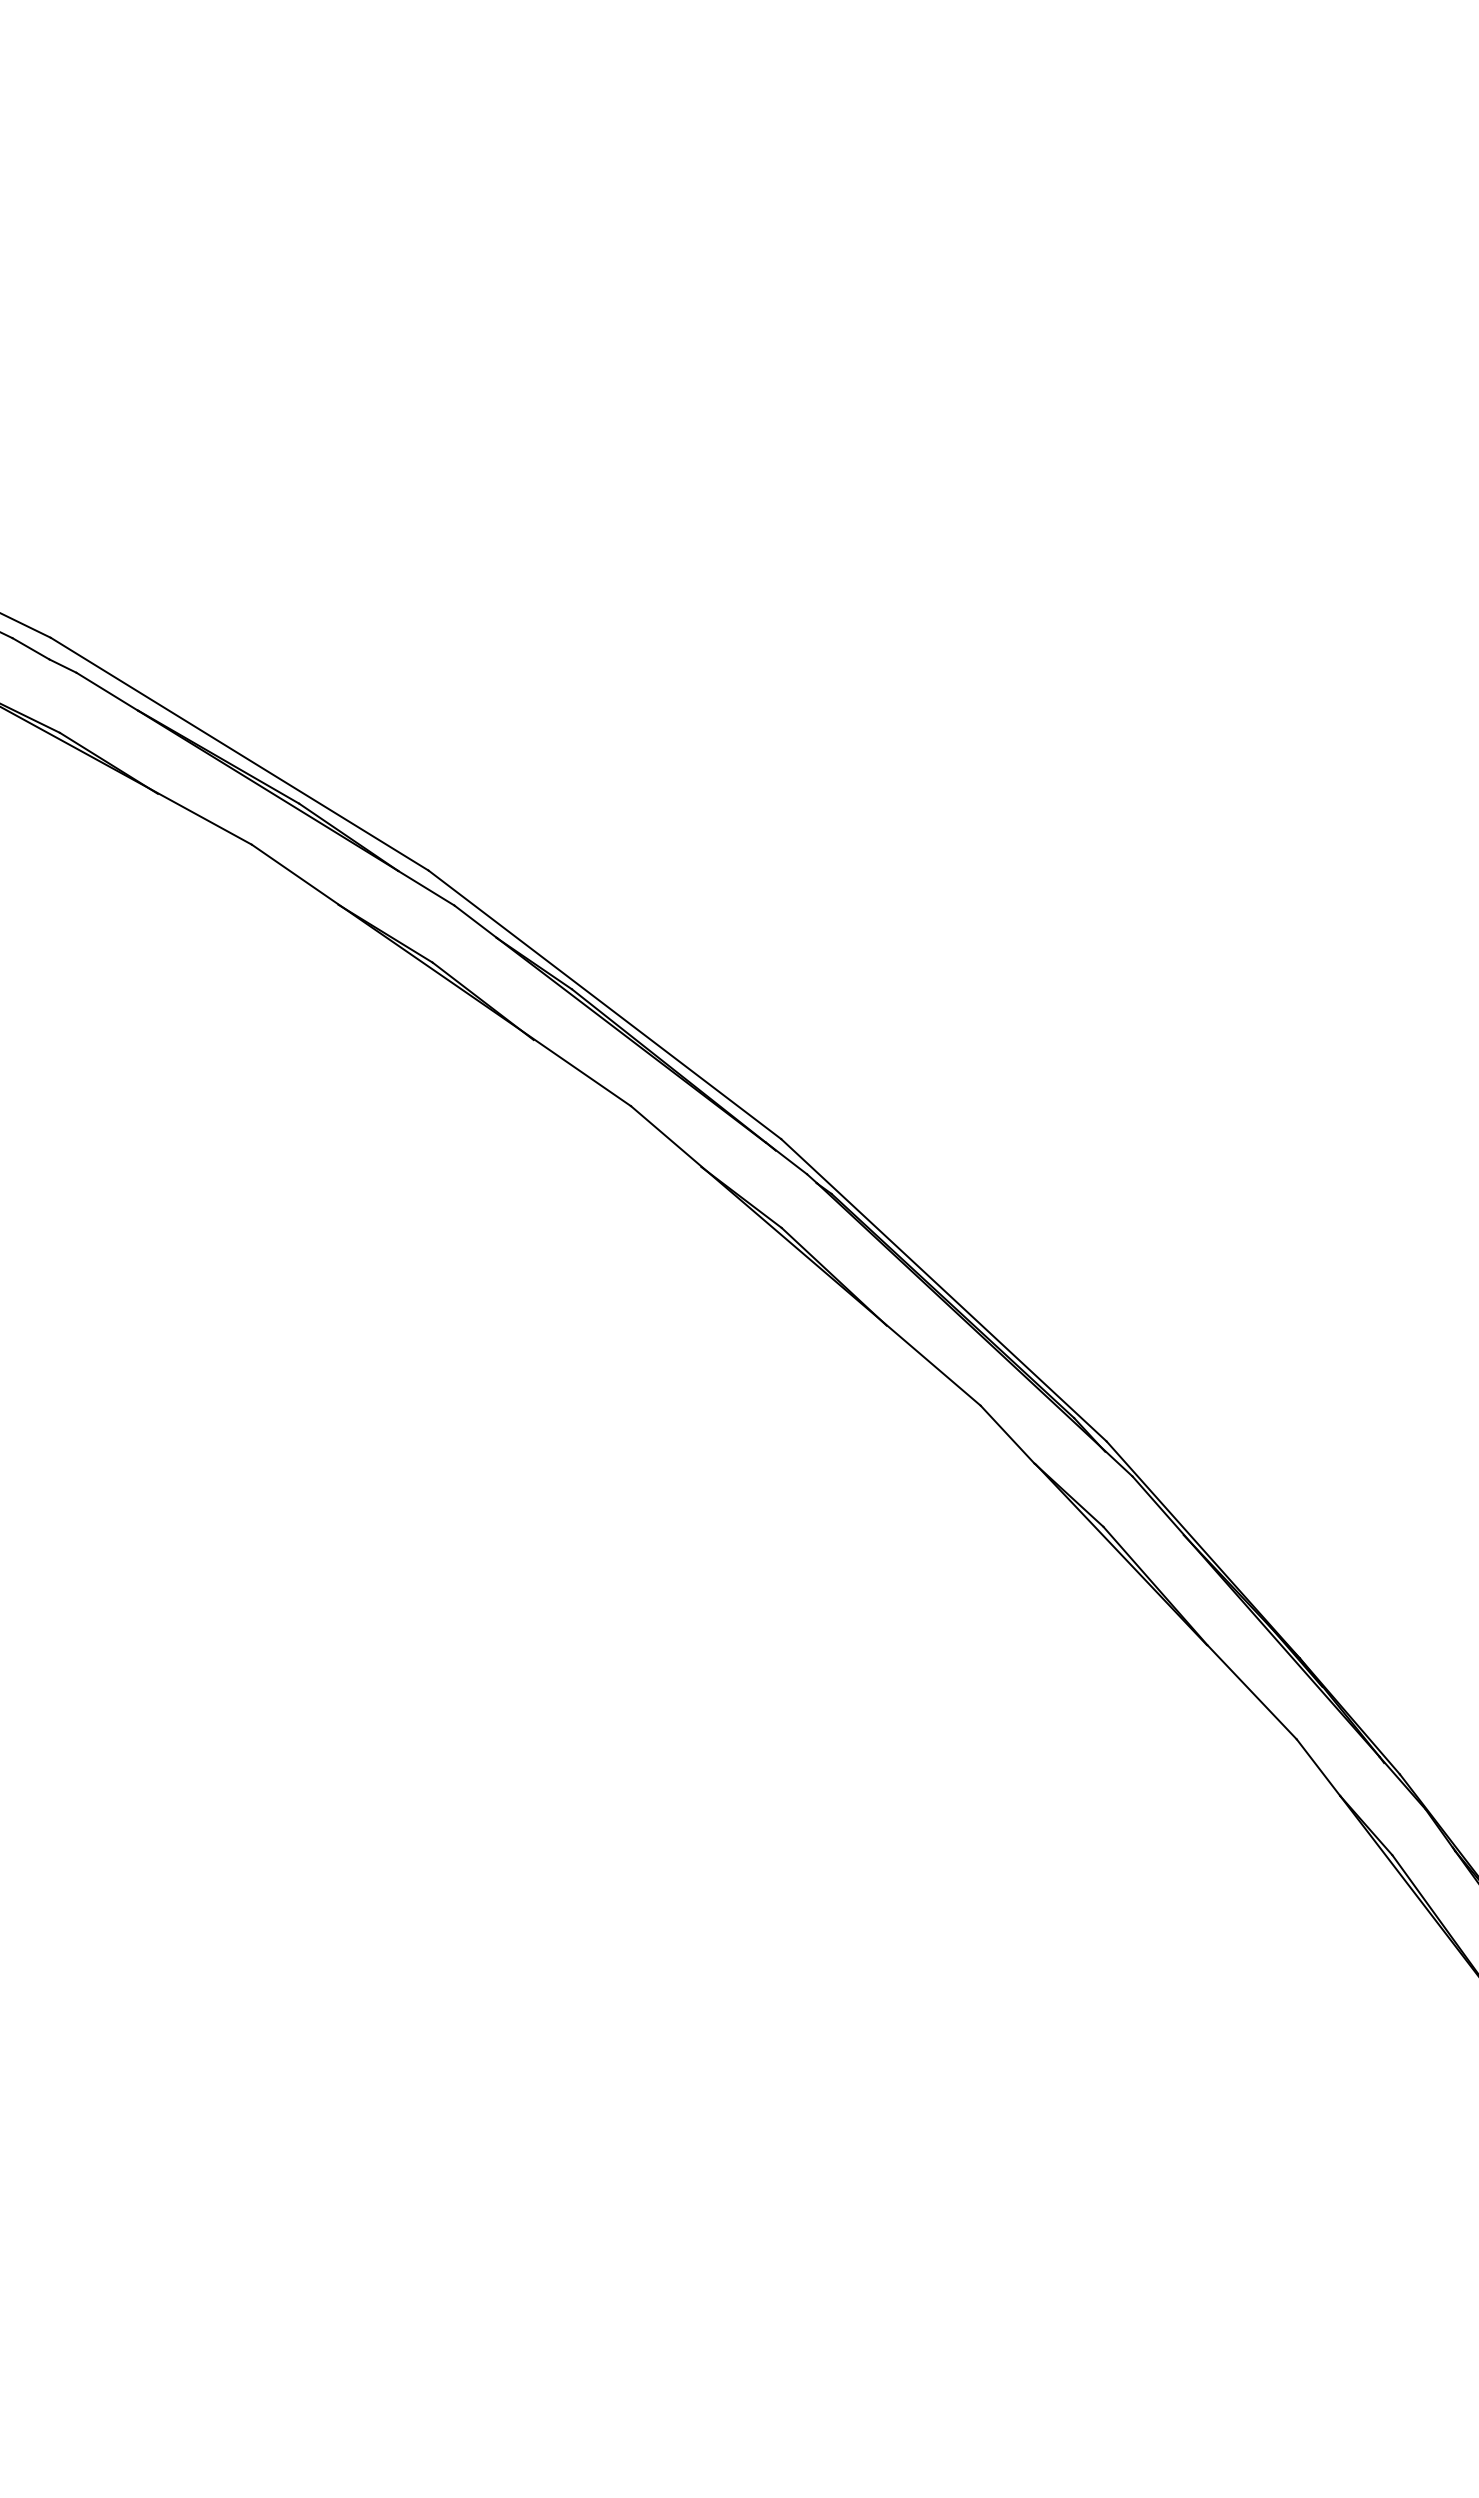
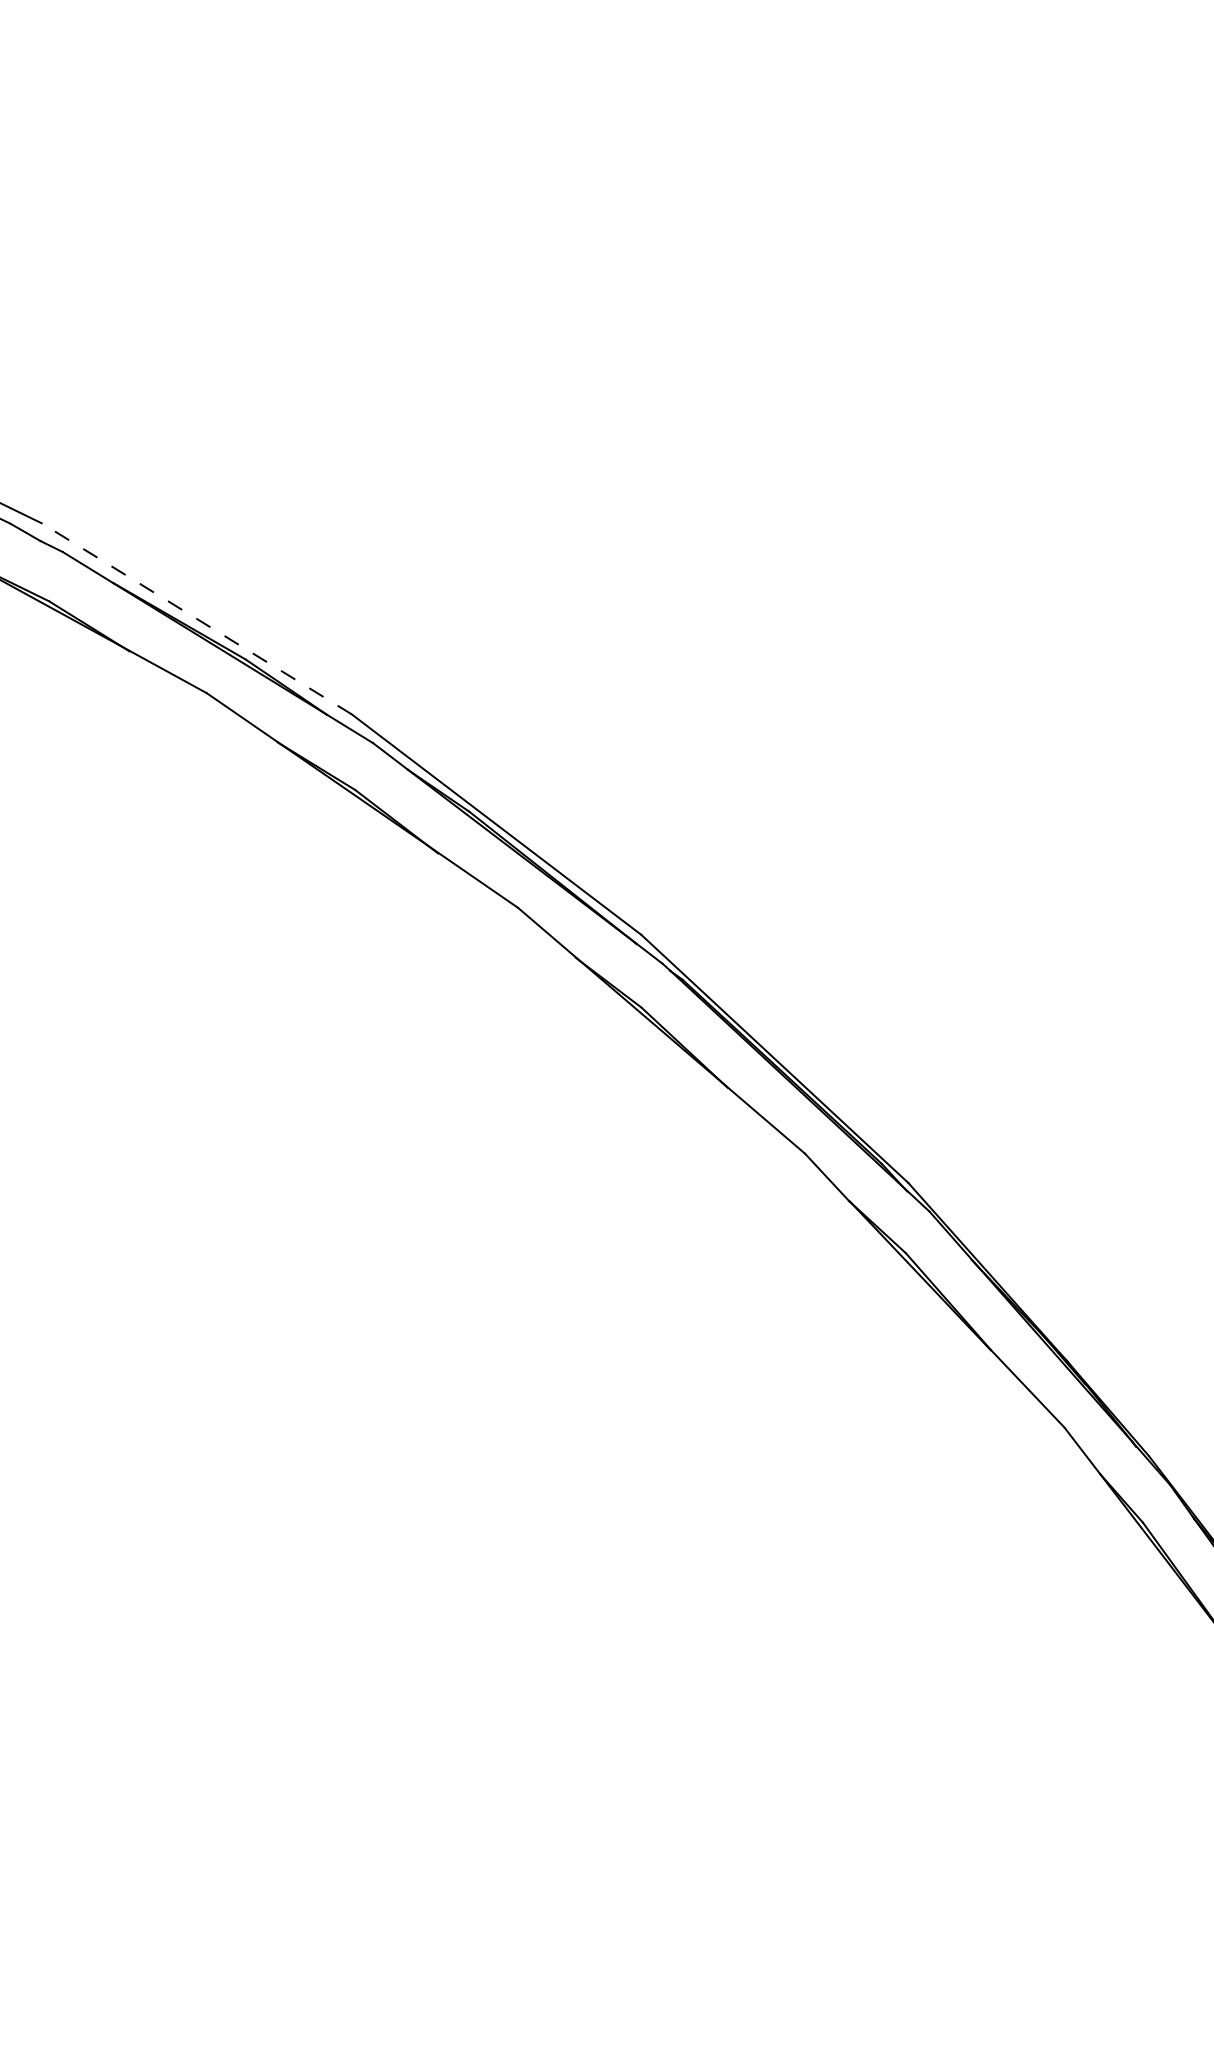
line: (239, 754) -> (196, 619), solid -> dashed

